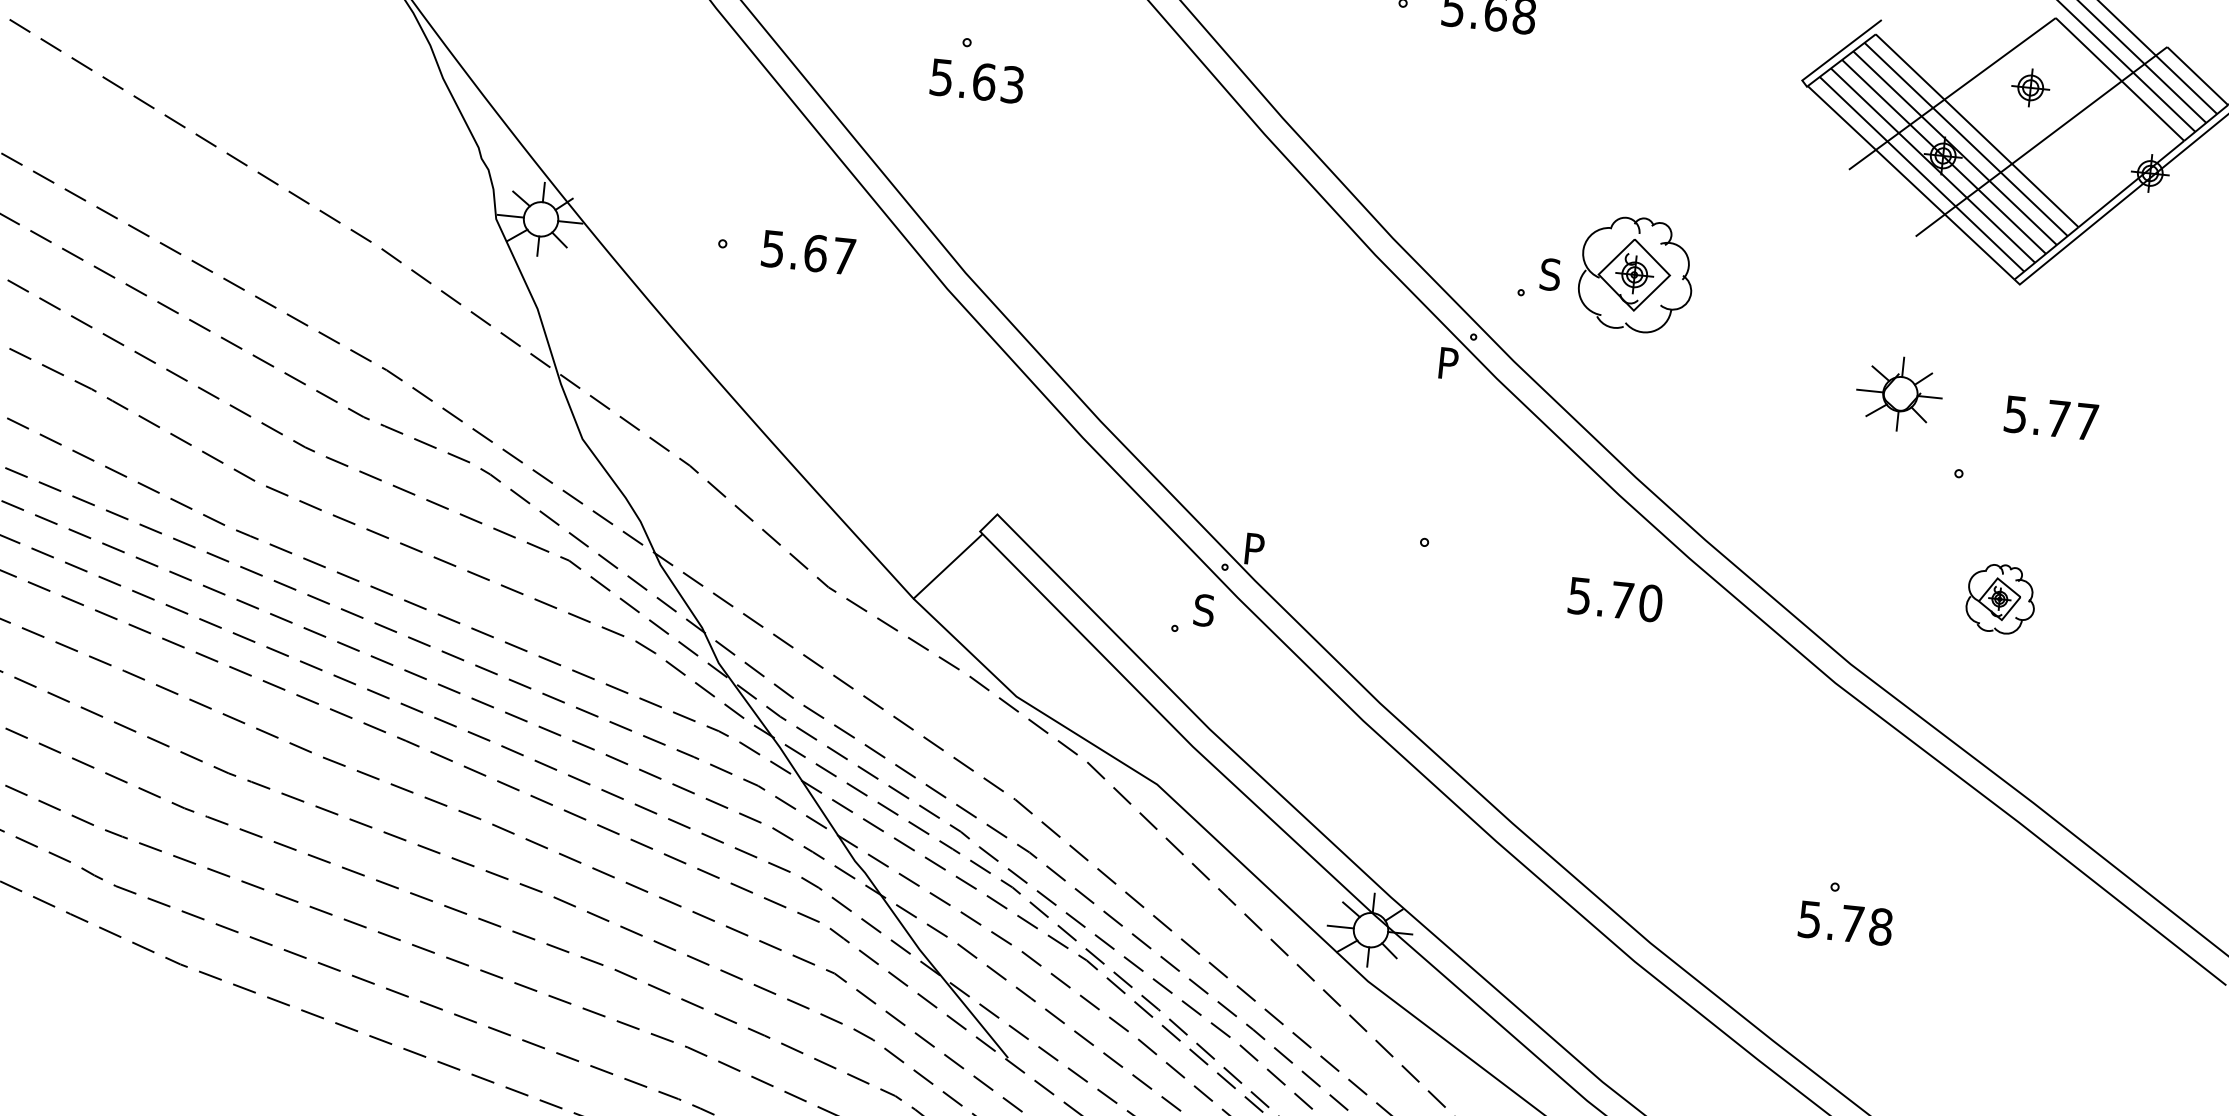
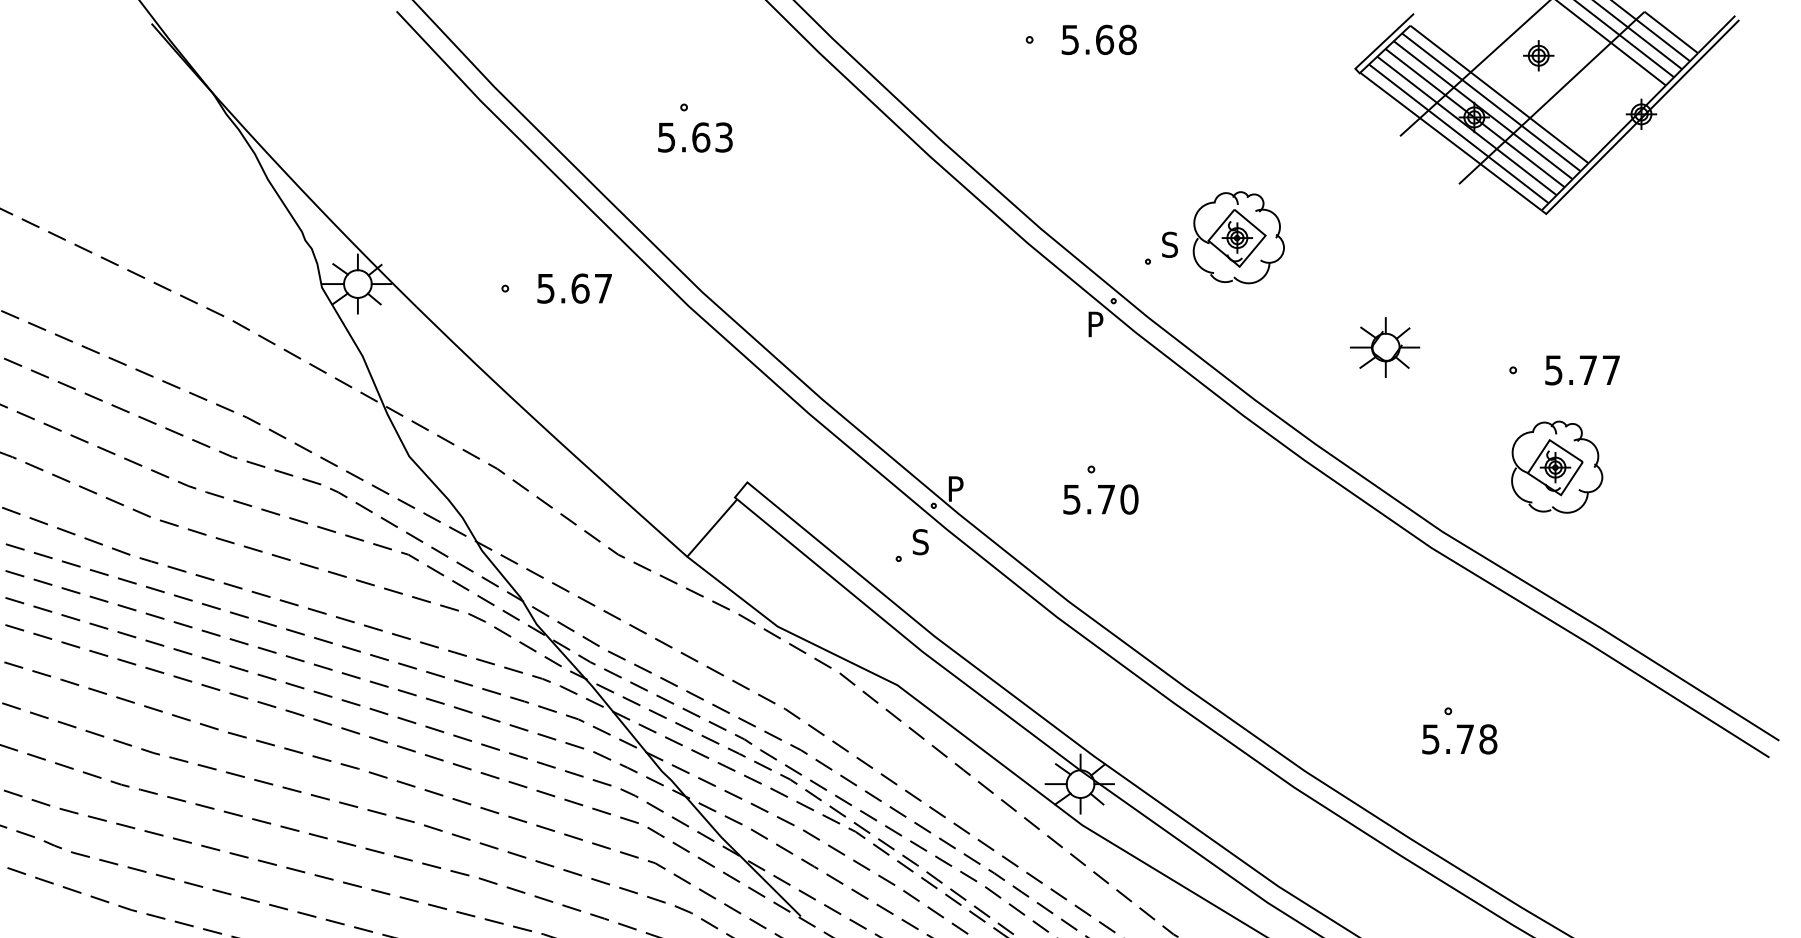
part: (1900, 394) -> (1385, 347), moved
text: (2051, 418) -> (1582, 370), moved
part: (2001, 598) -> (1557, 466), size x1.67
text: (1615, 599) -> (1100, 499), moved

